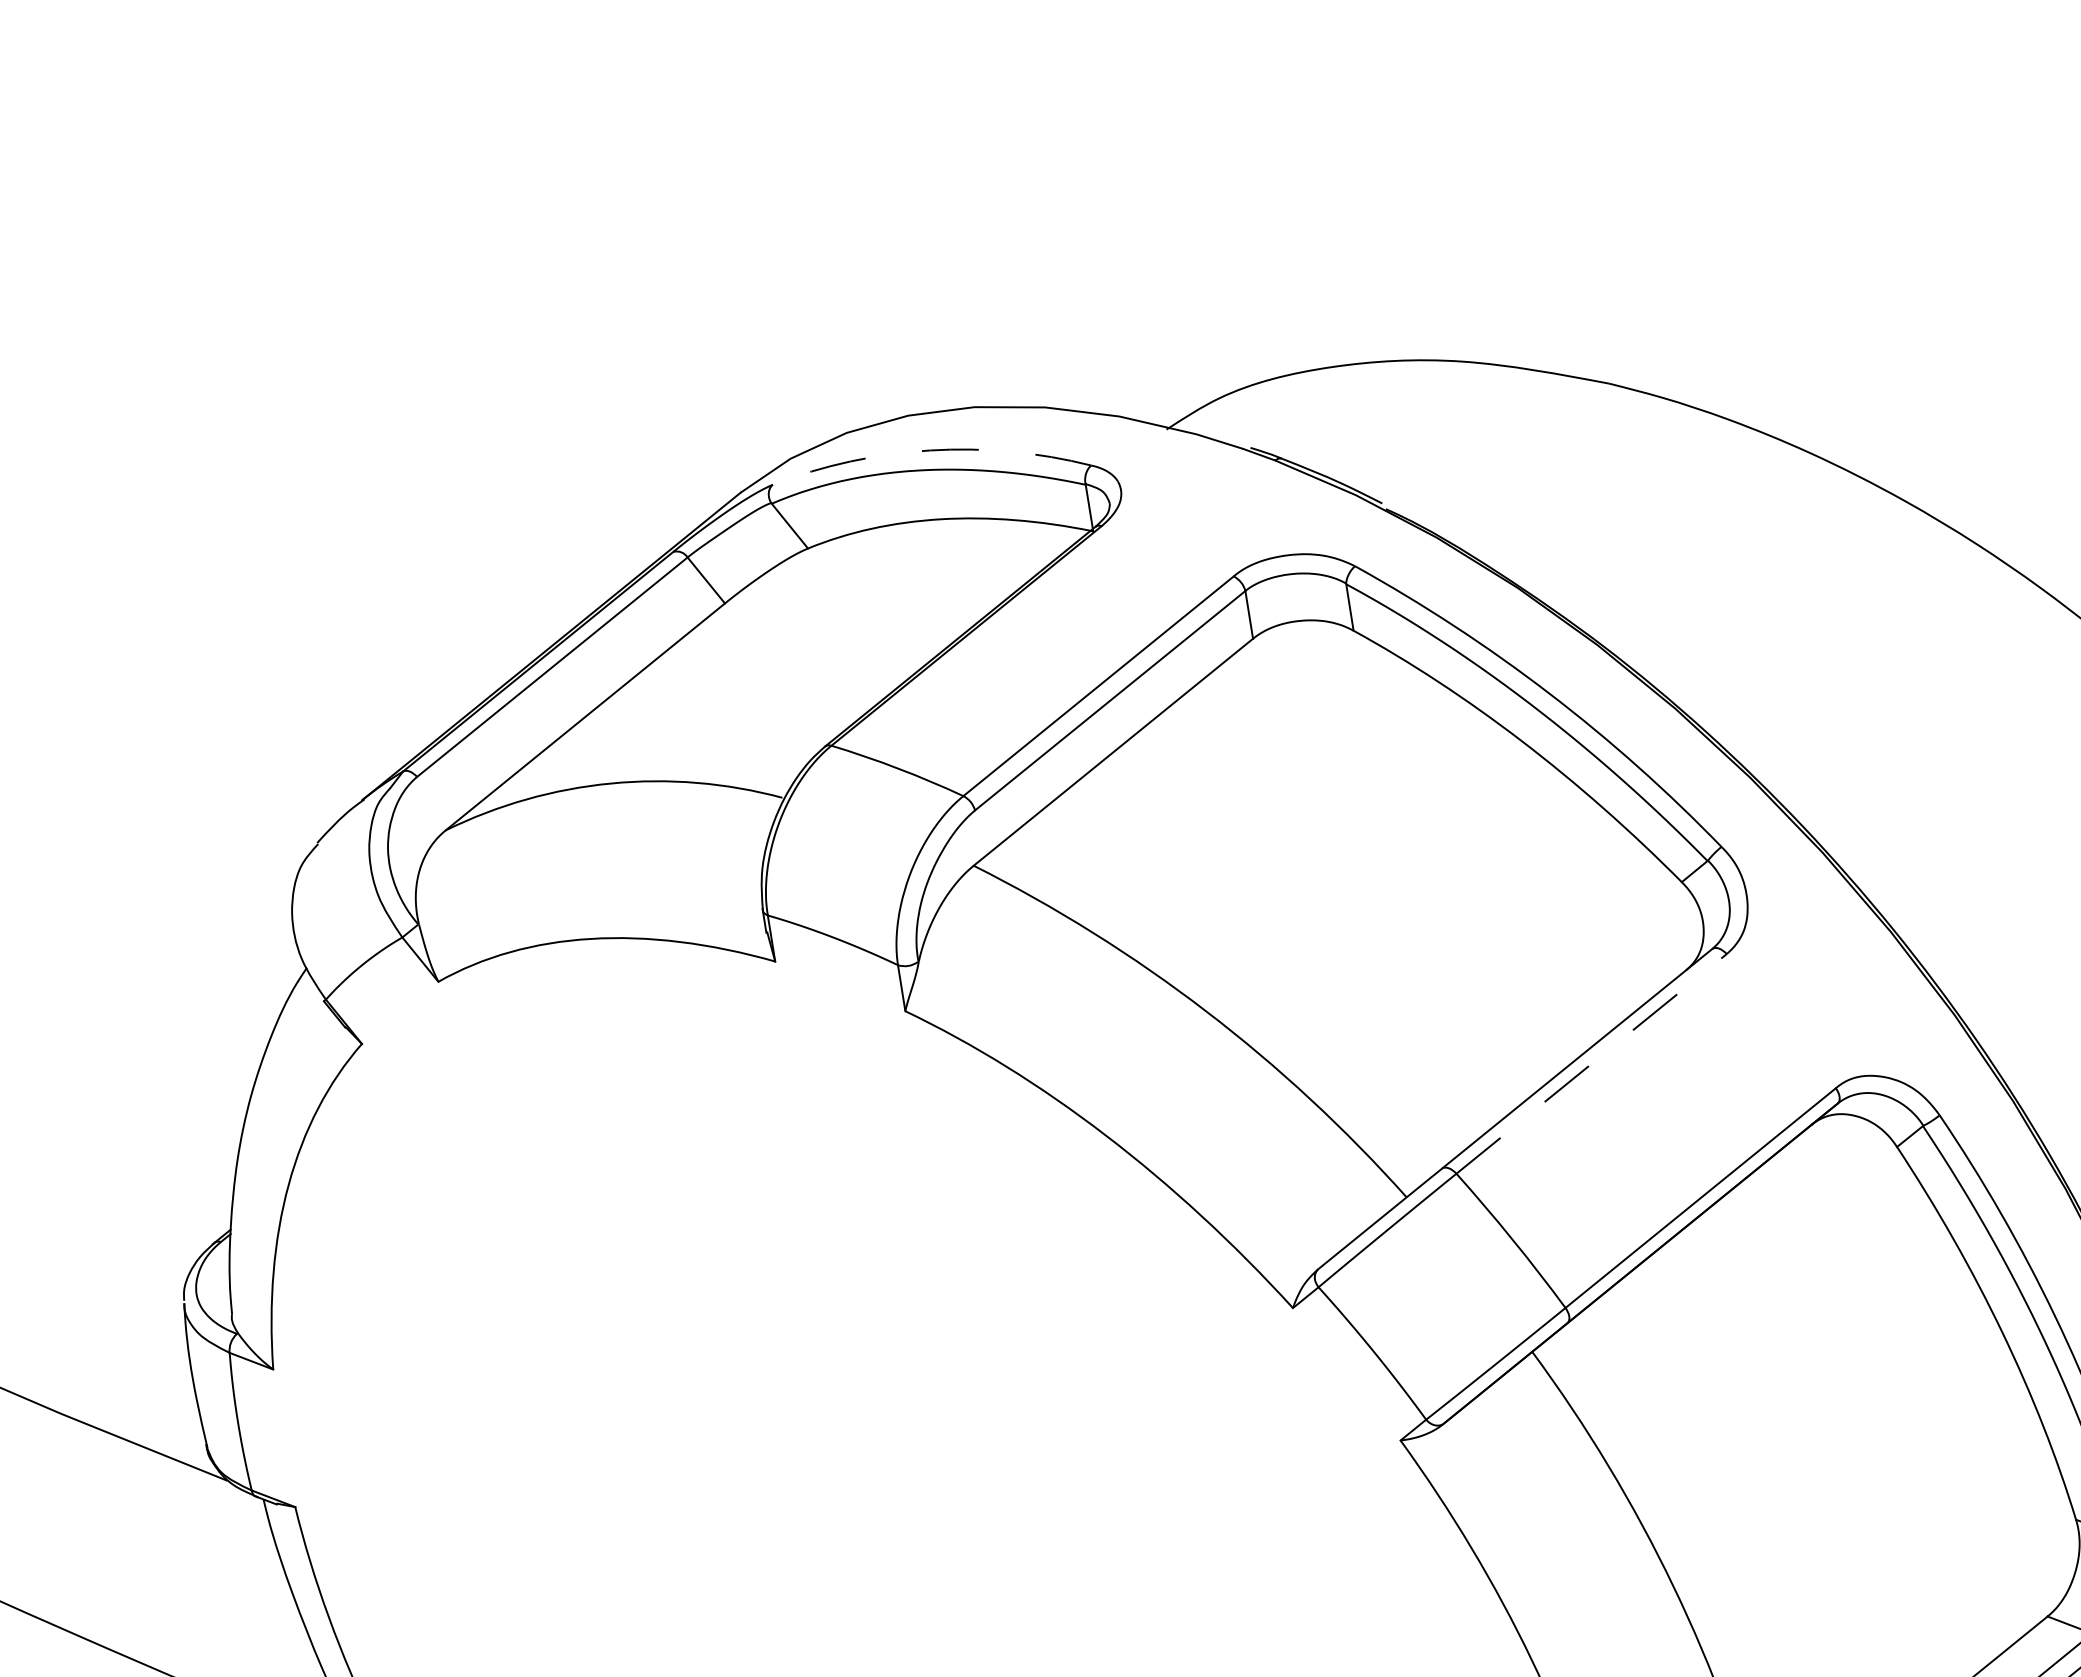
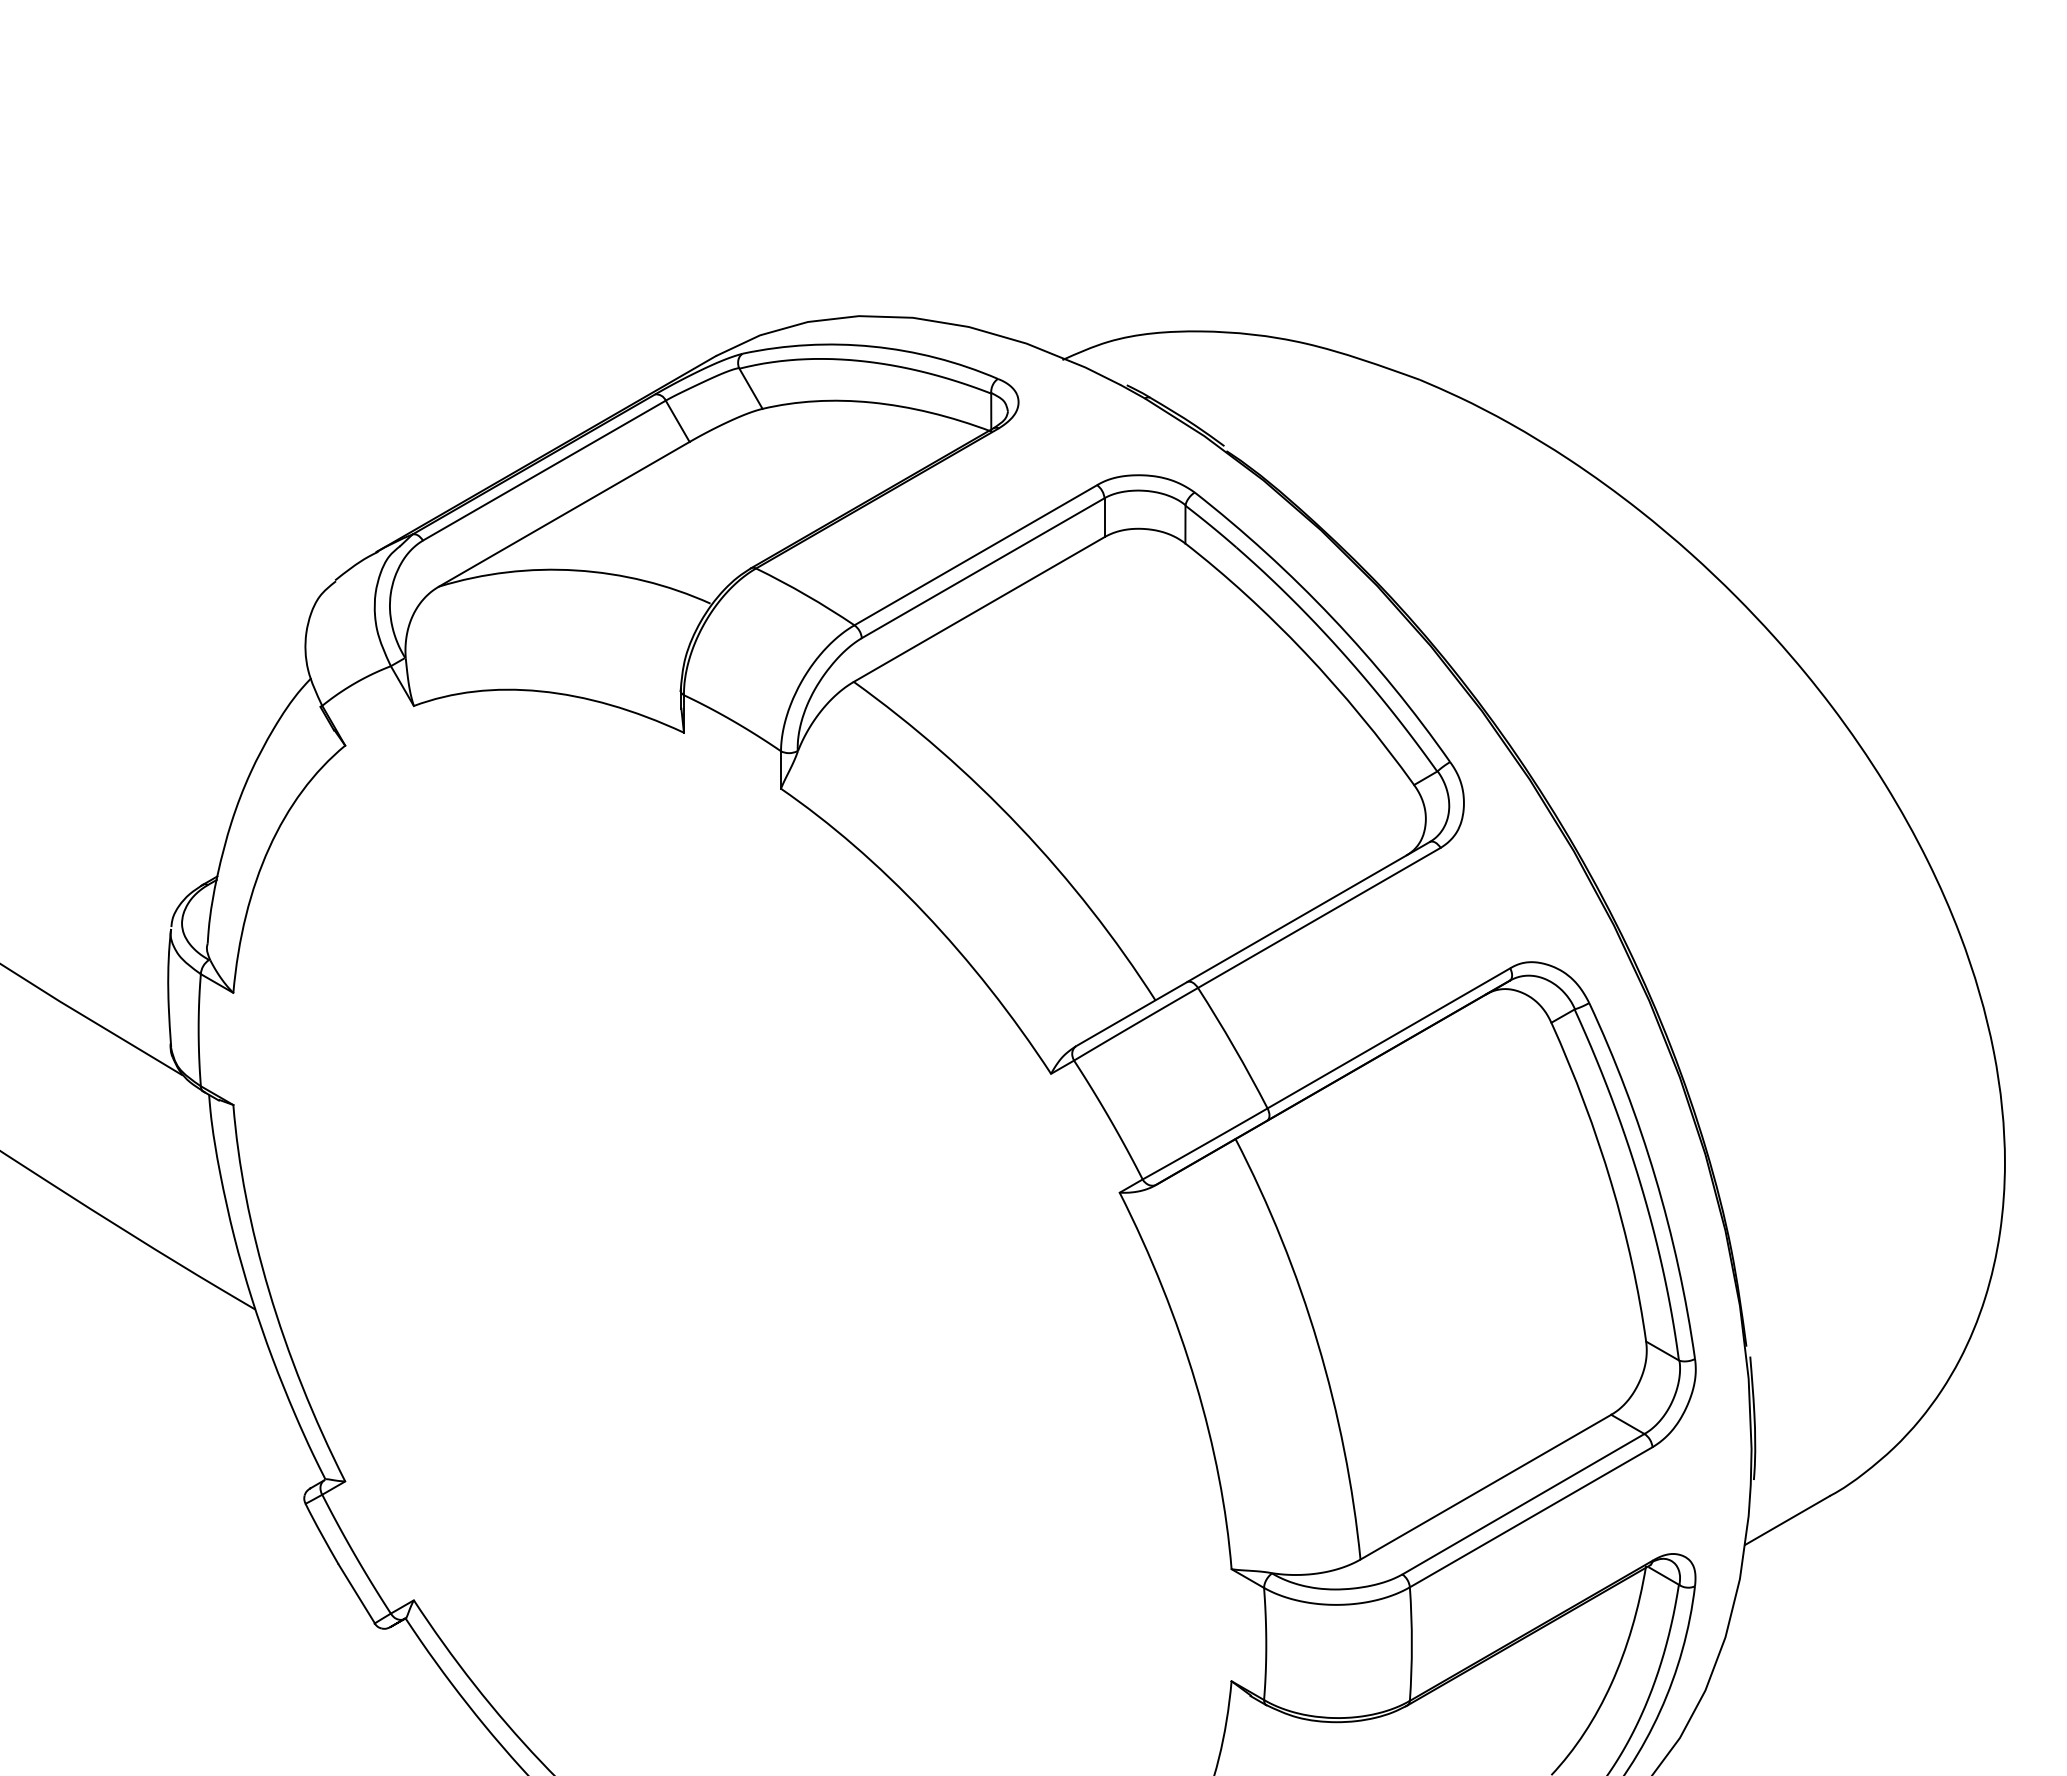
arc: (930, 450) -> (872, 346), dashed -> solid
line: (1591, 1063) -> (1319, 917), dashed -> solid

